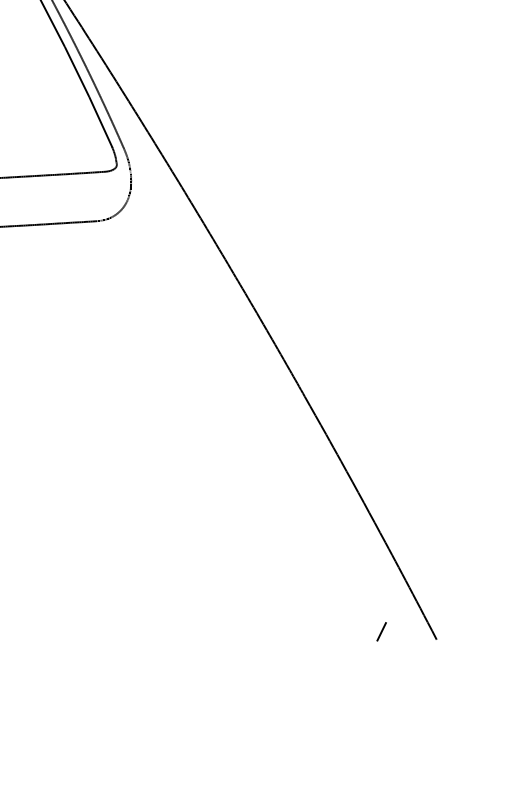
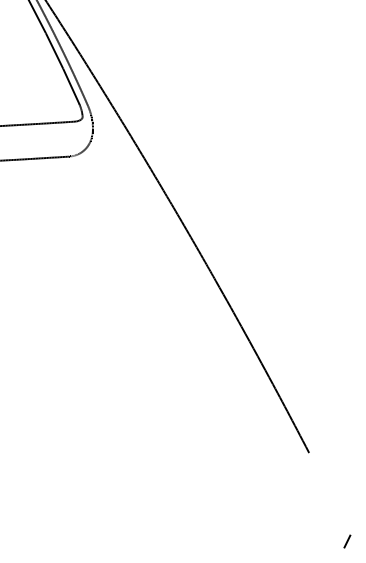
line: (381, 631) -> (347, 541), moved

